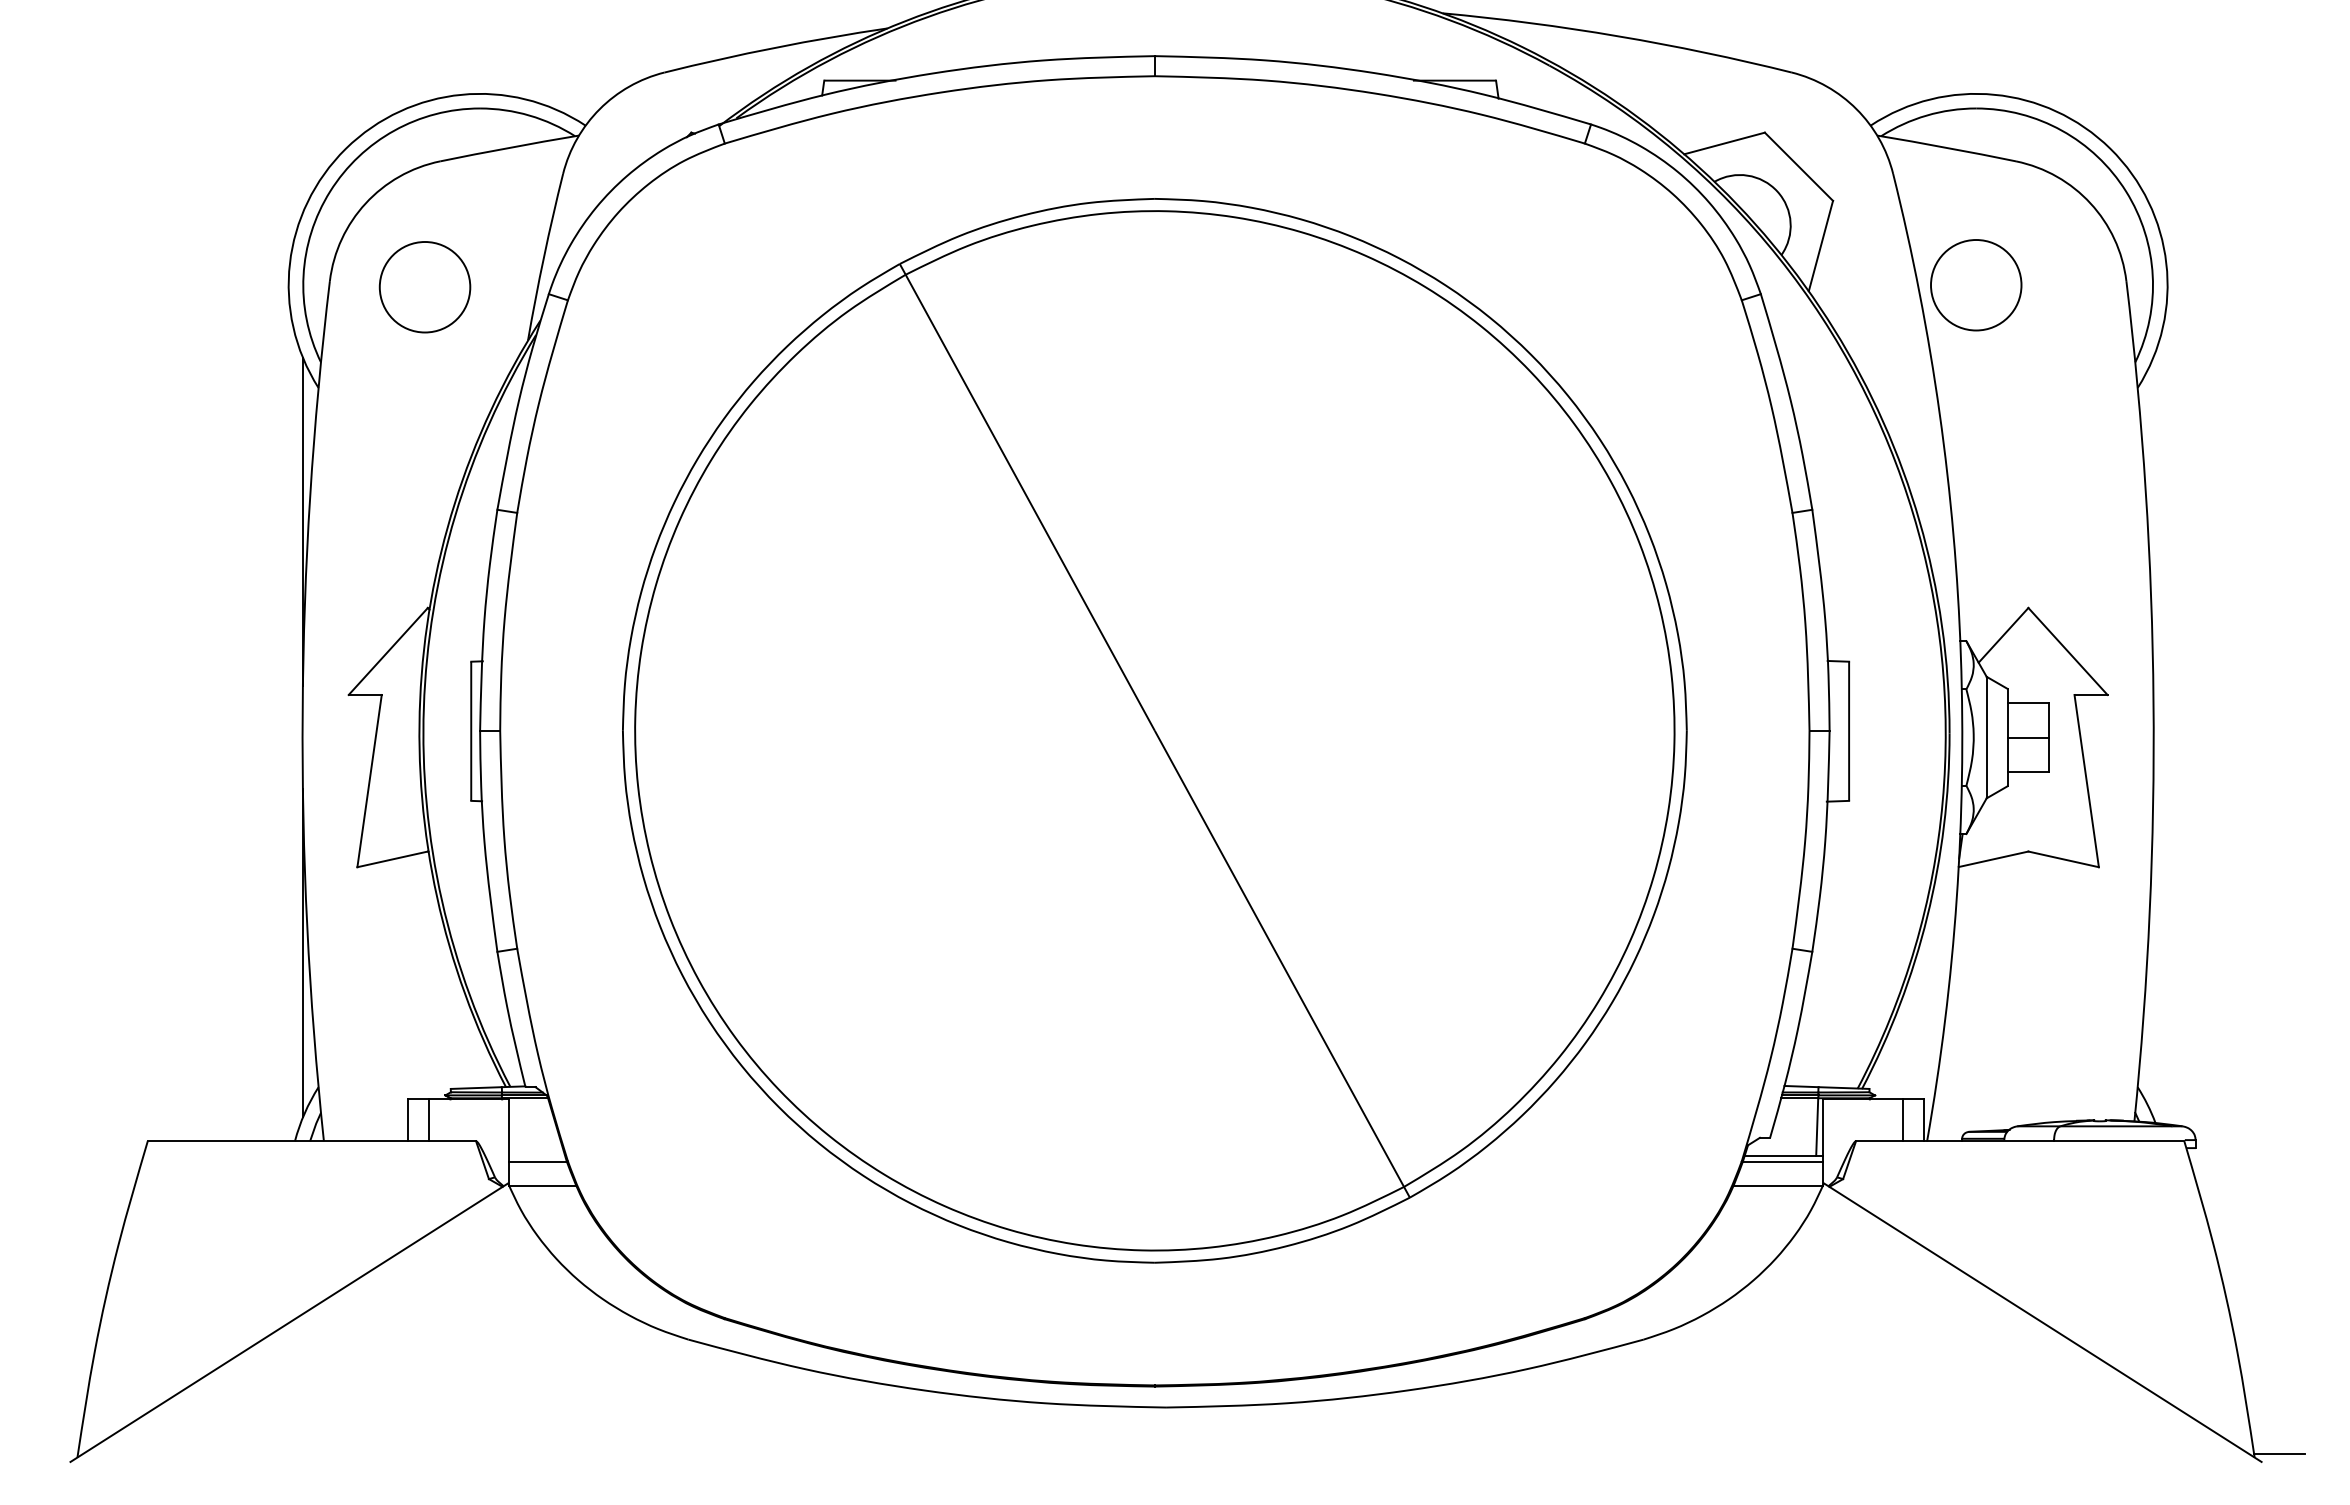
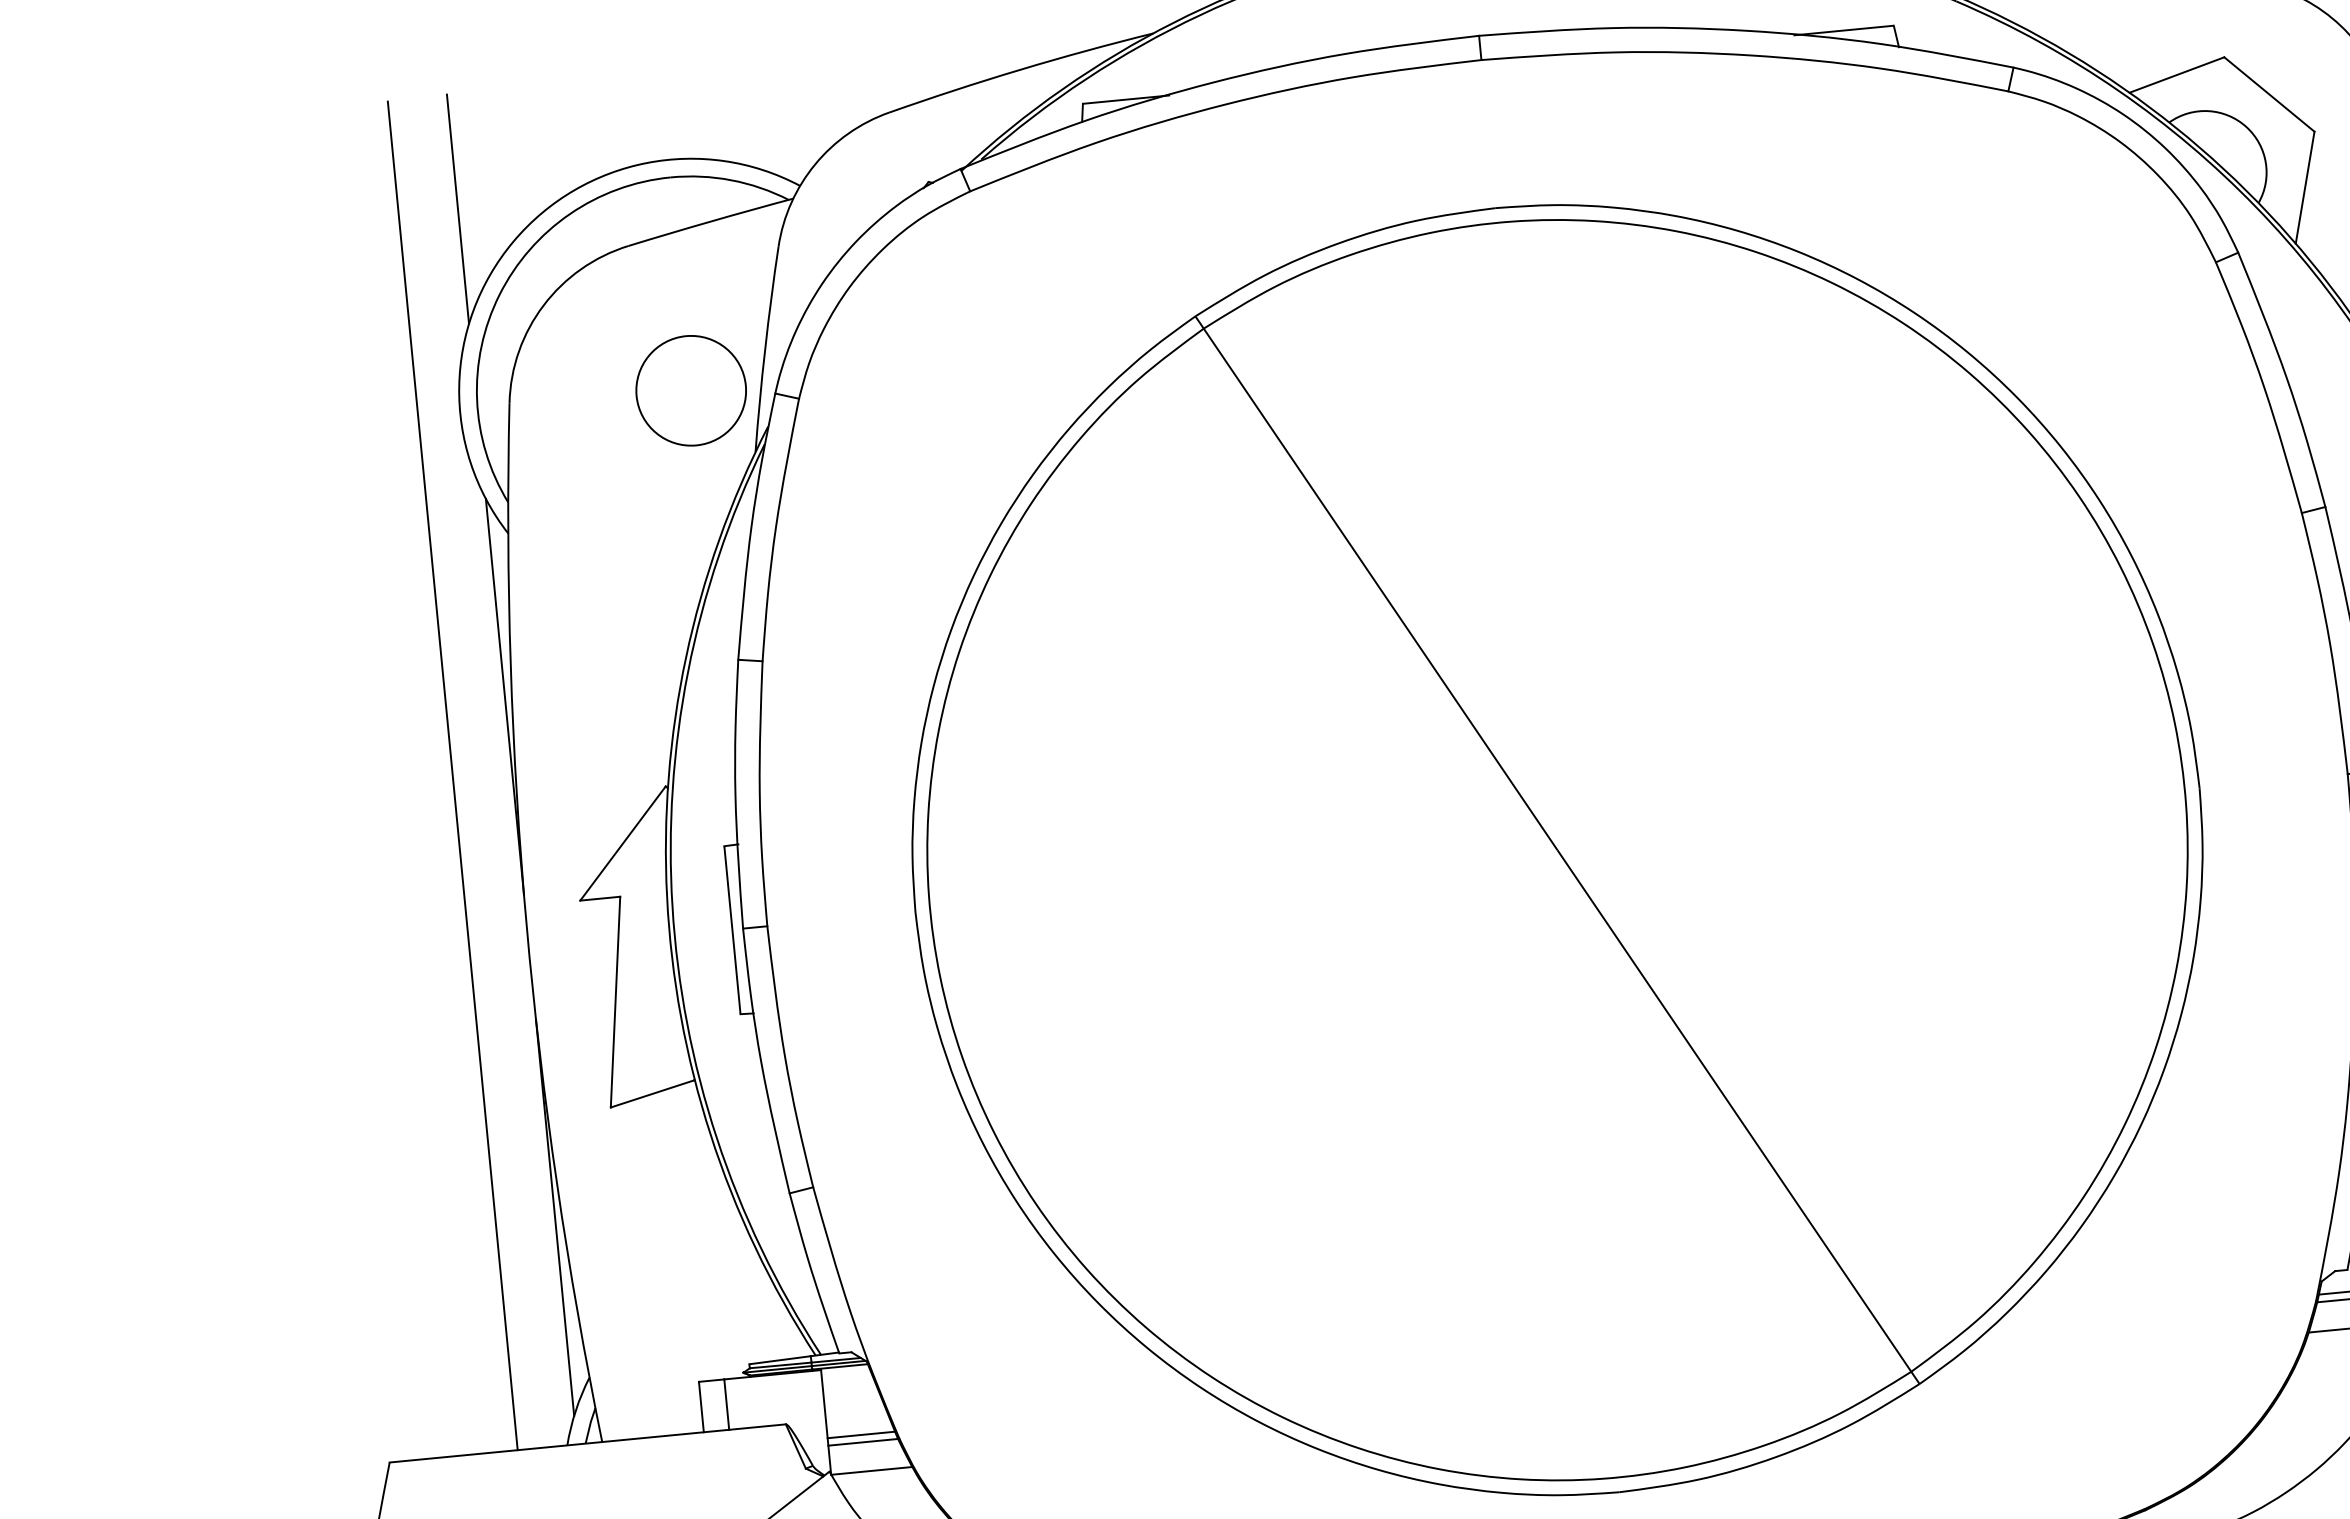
line: (302, 117) -> (457, 208), added
circle: (424, 287) -> (690, 391), moved
line: (253, 582) -> (452, 775), added
line: (537, 1155) -> (861, 1434), added

